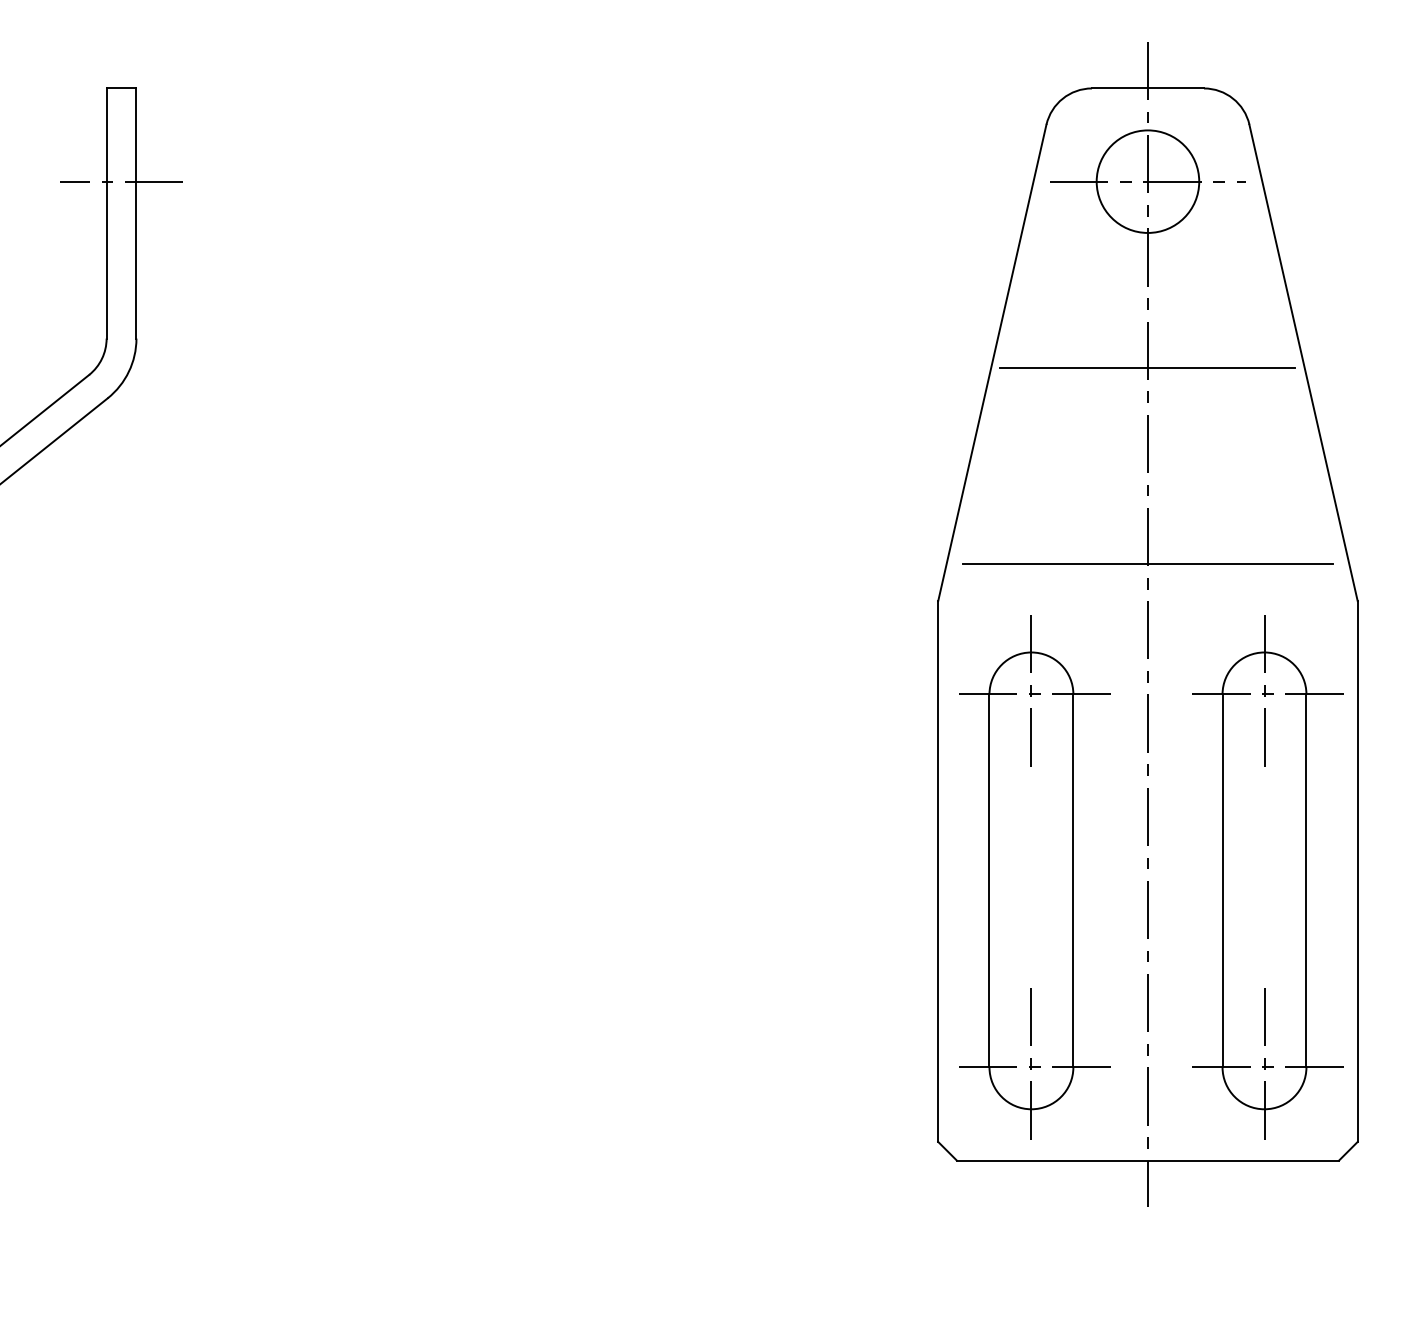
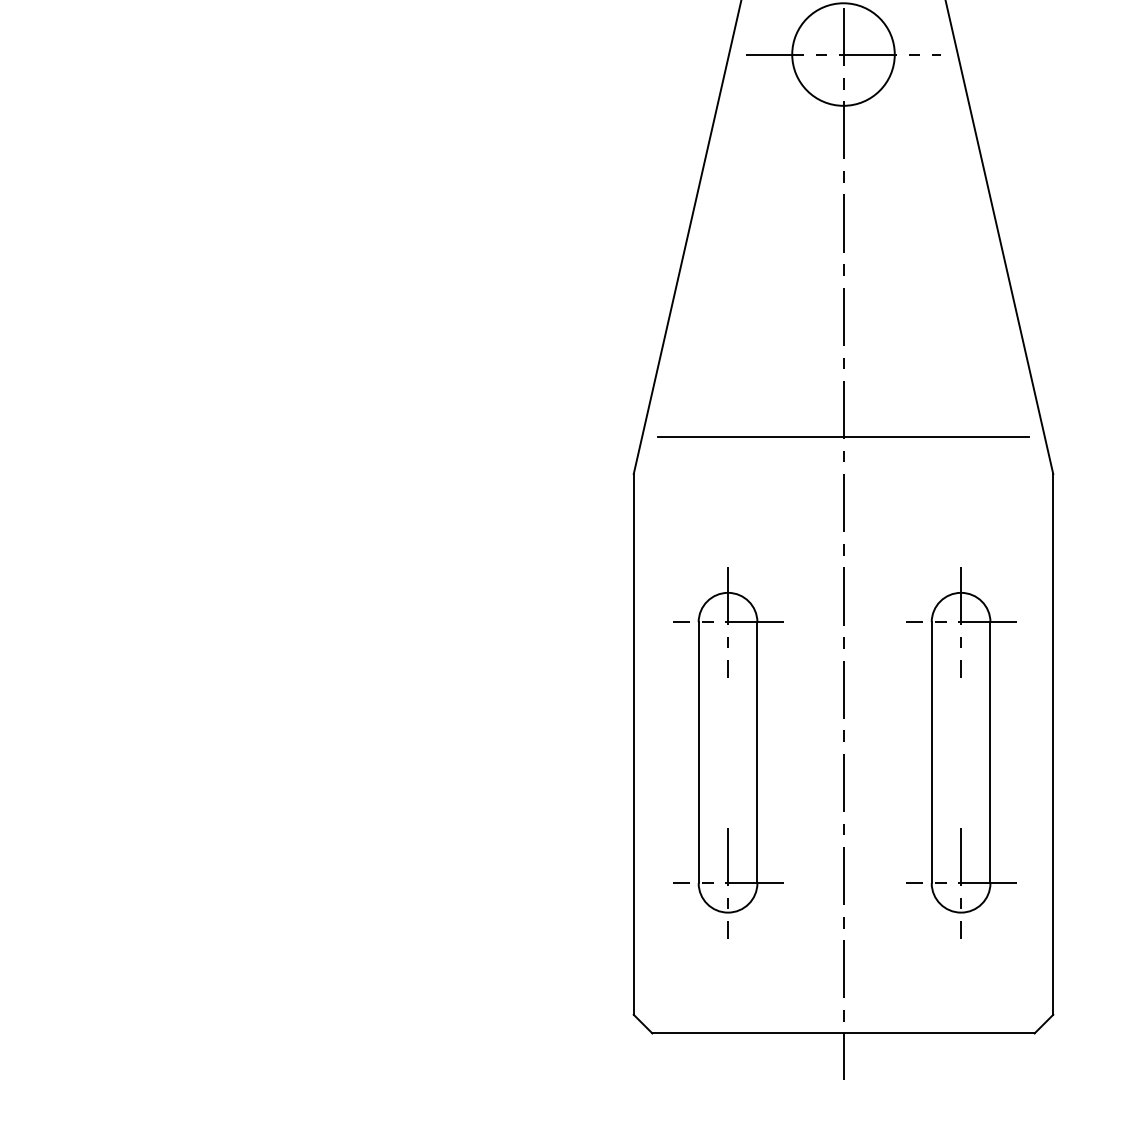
line: (1147, 368) -> (843, 241), removed
part: (1034, 877) -> (730, 750), size x0.7
part: (1267, 877) -> (963, 750), size x0.7

